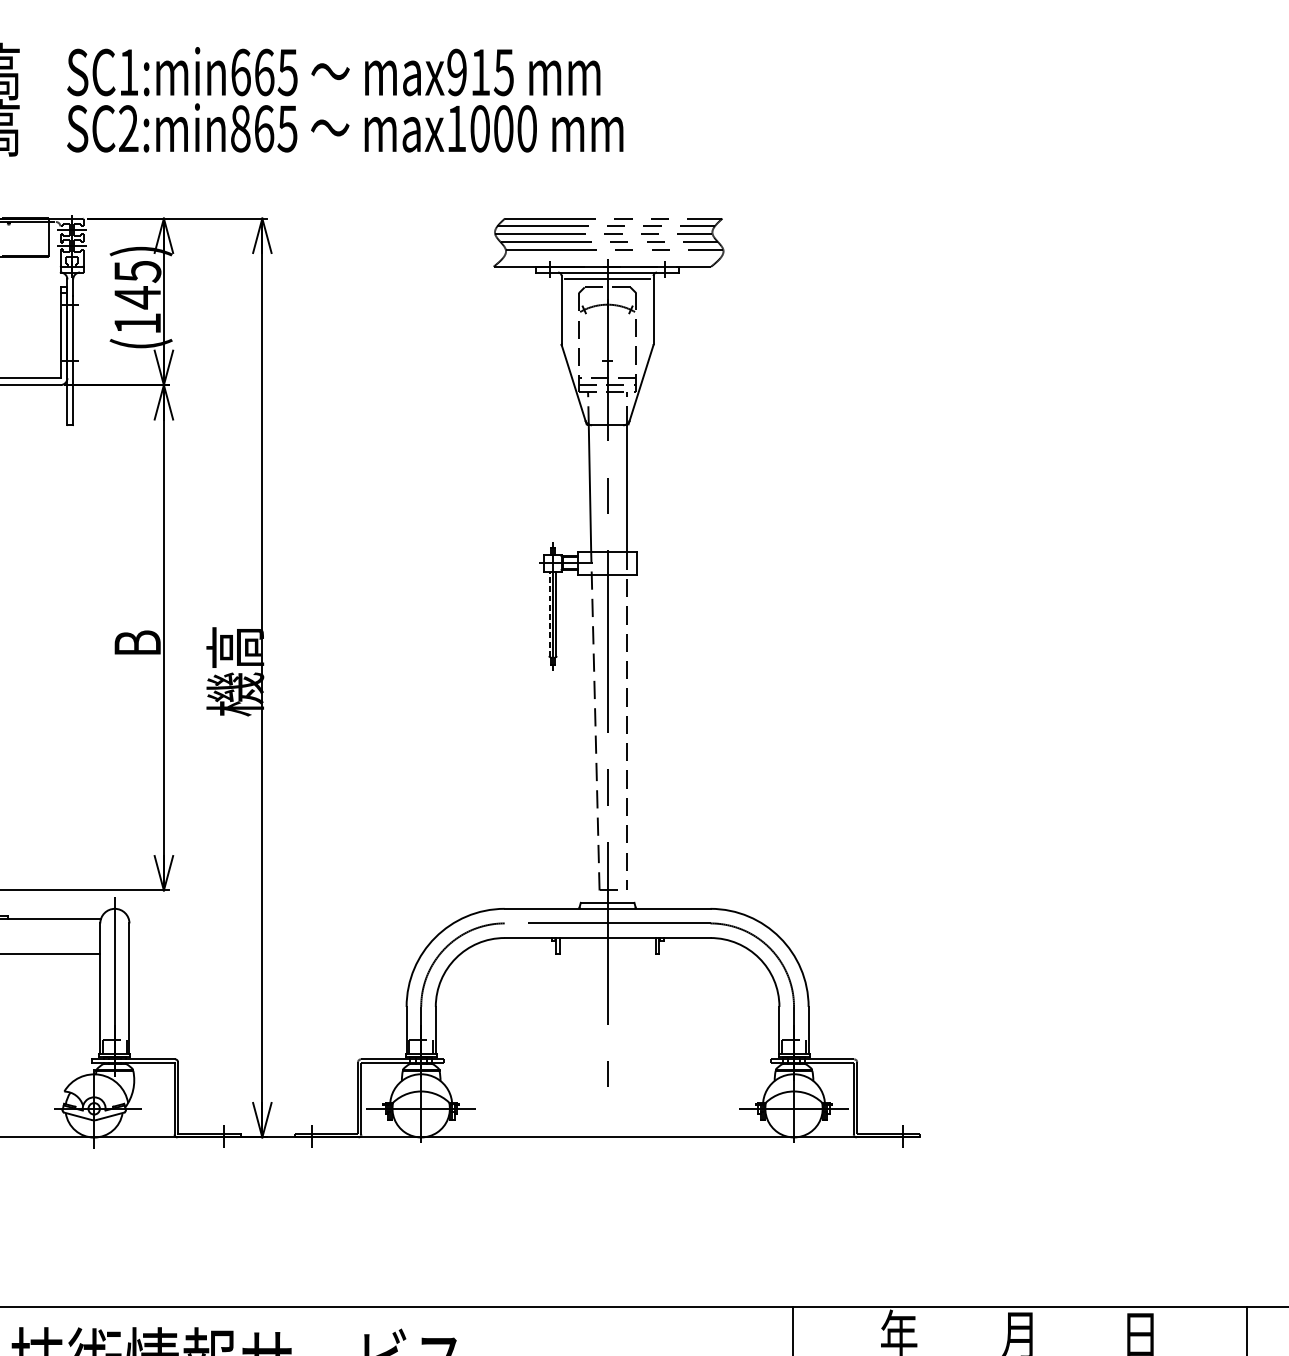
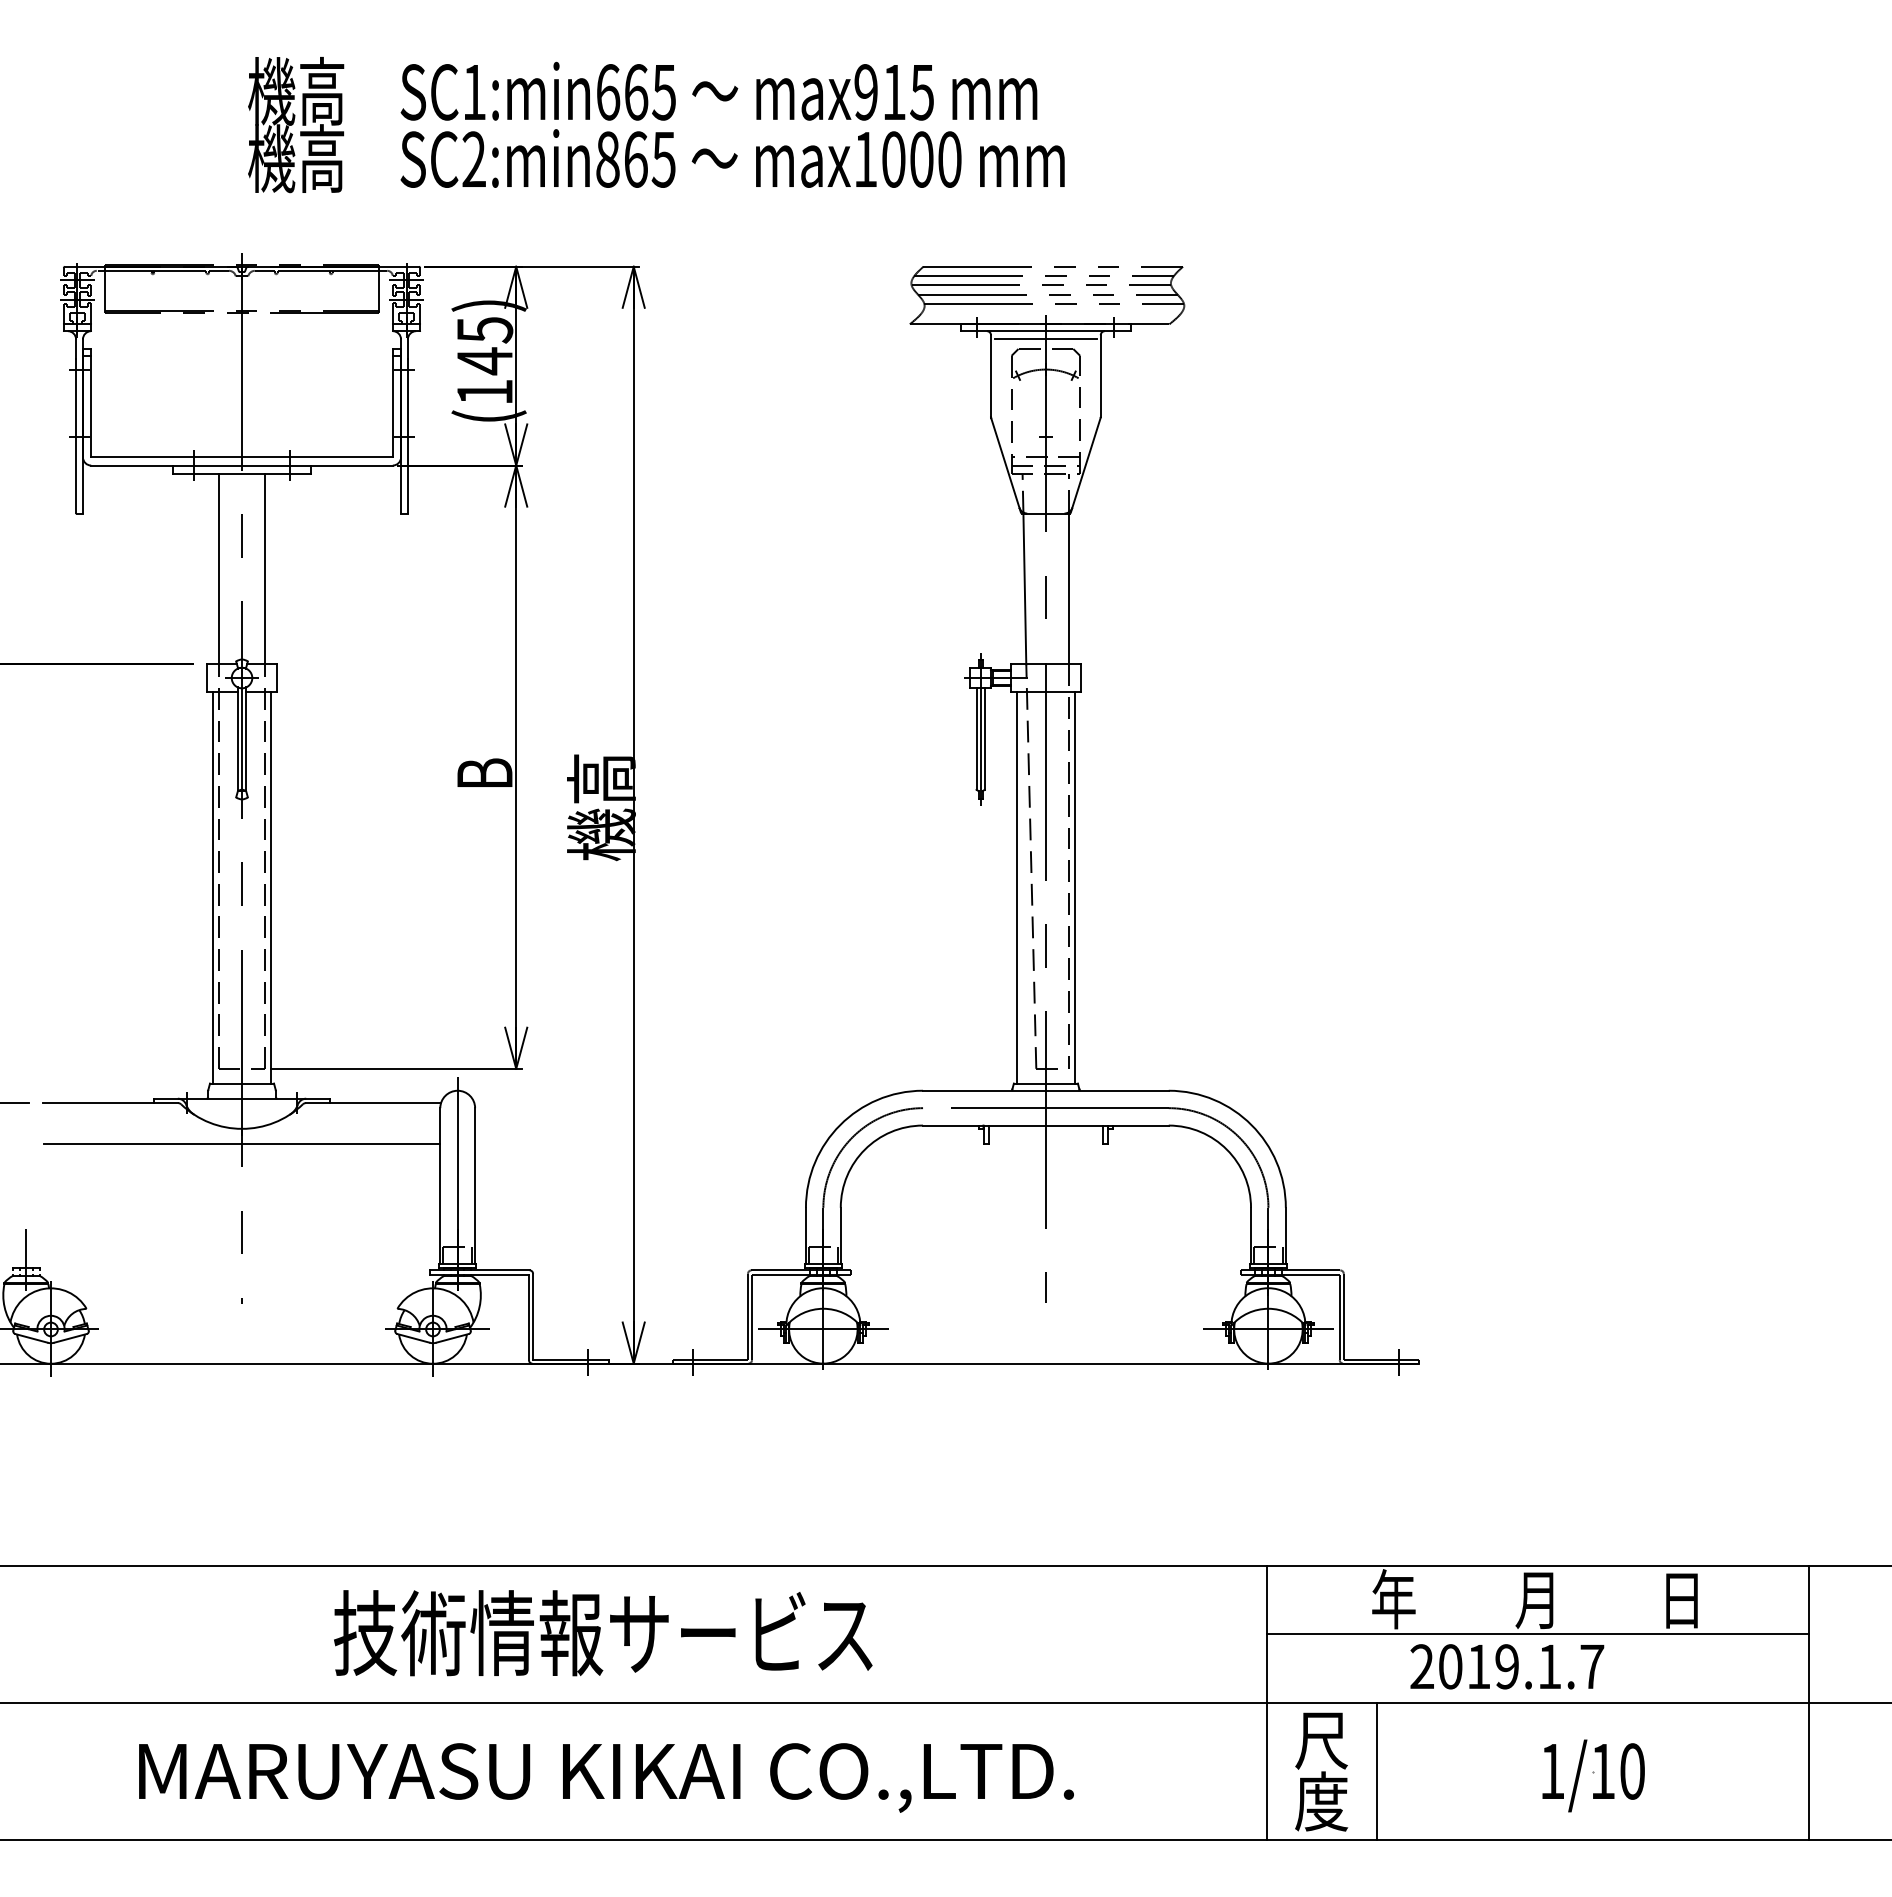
line: (549, 614) -> (976, 739), dashed -> solid
line: (582, 738) -> (1016, 887), added
line: (632, 738) -> (1075, 887), added

